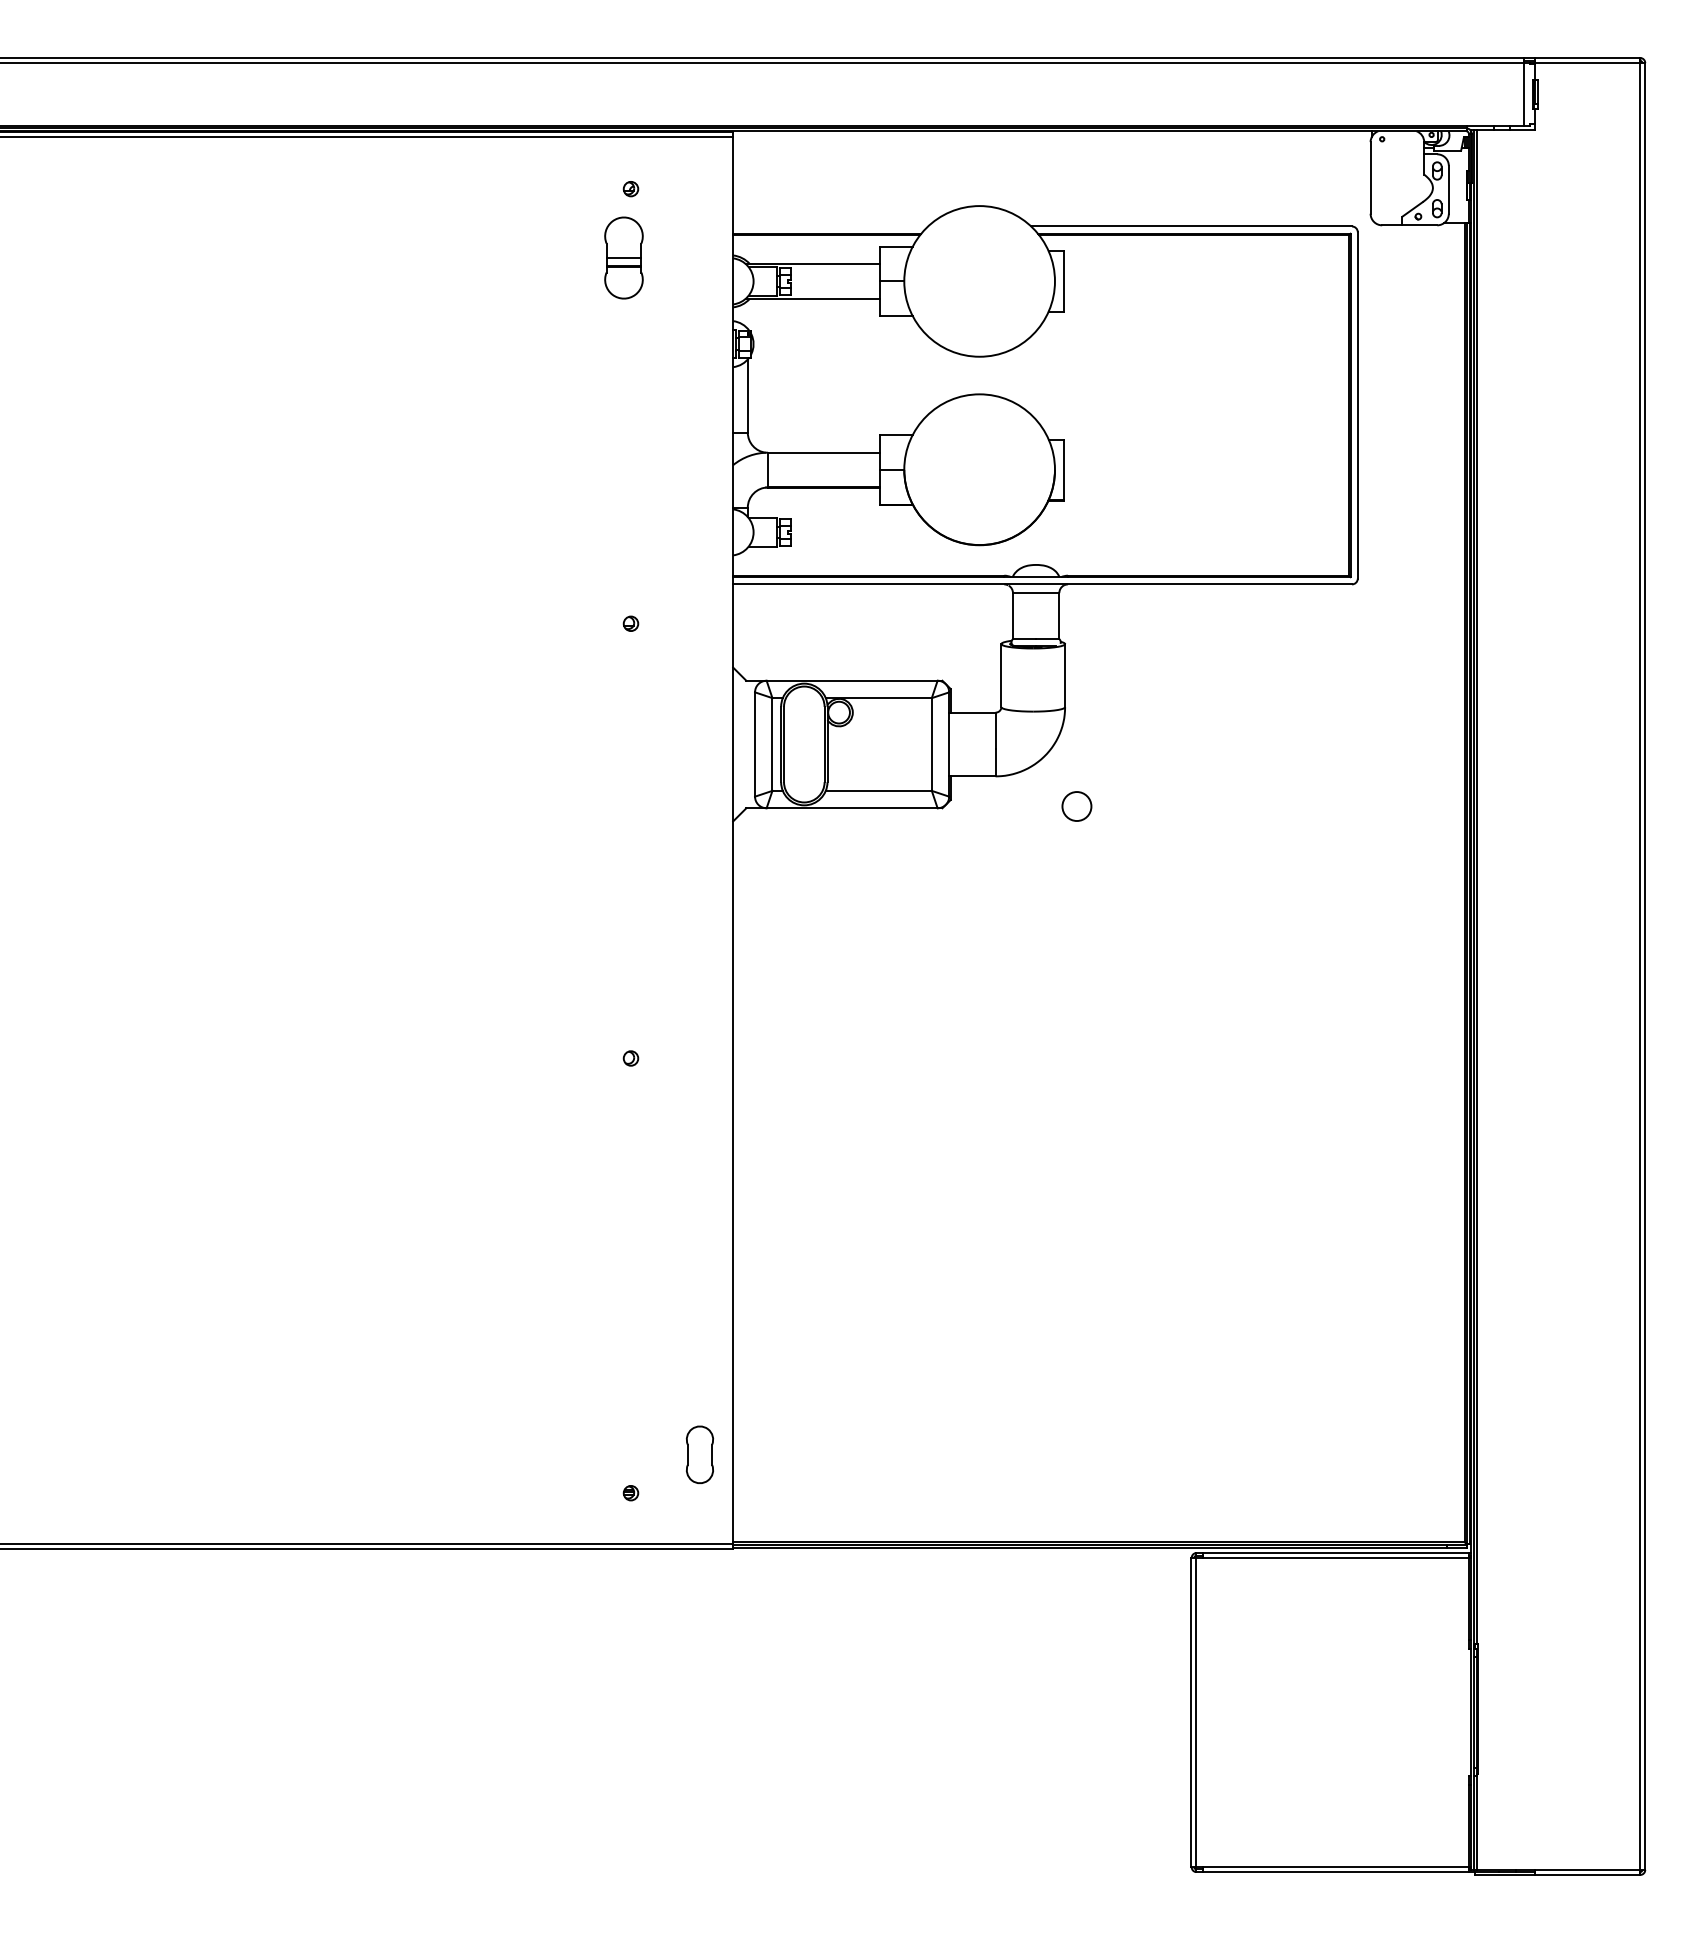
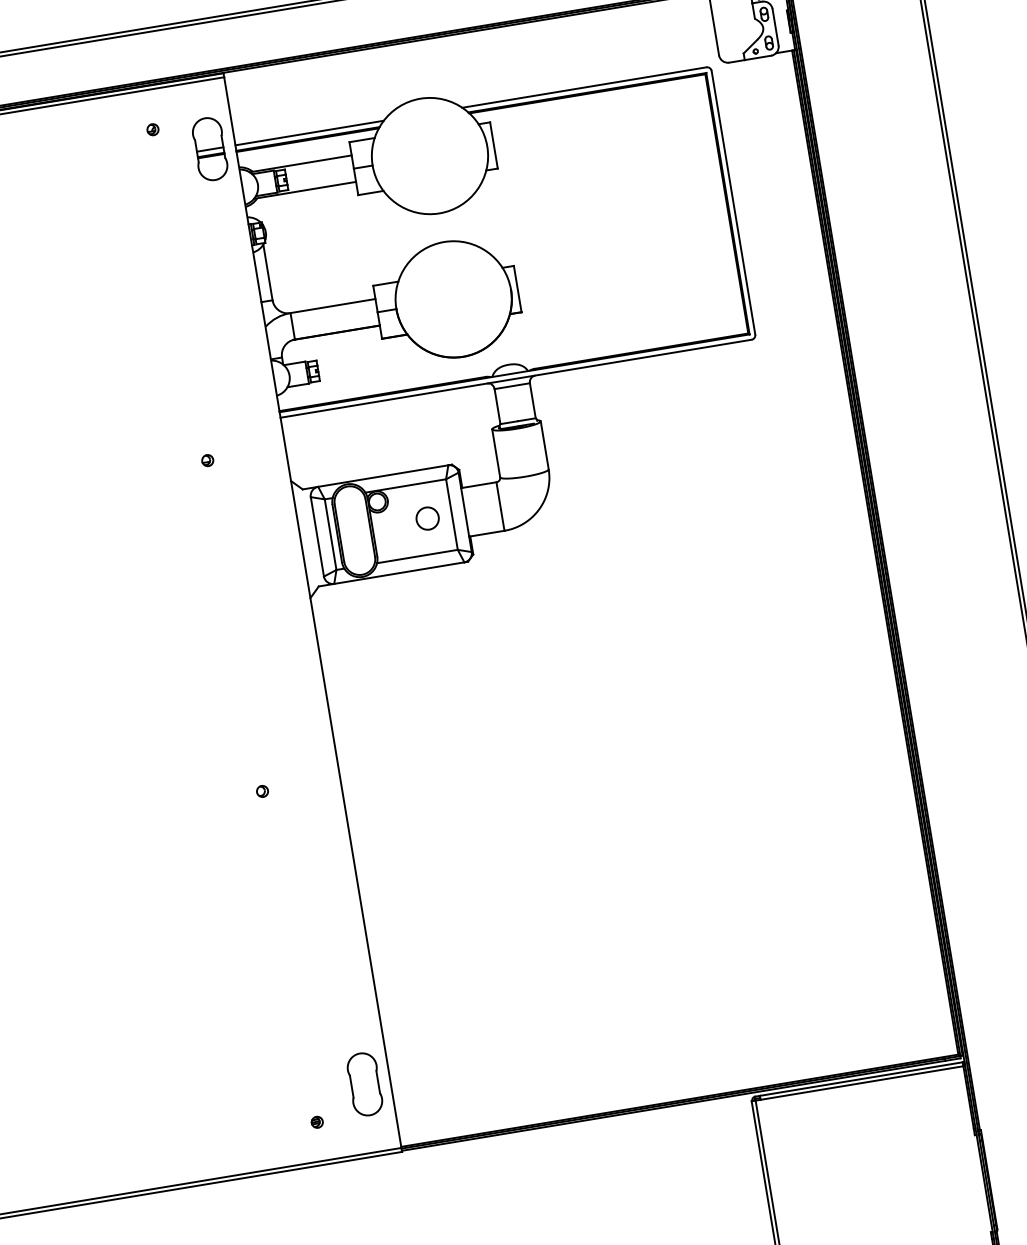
line: (830, 226) -> (309, 133), added
part: (623, 257) -> (209, 148), moved
circle: (1076, 806) -> (427, 518), moved
part: (699, 1454) -> (364, 1084), size x1.43

